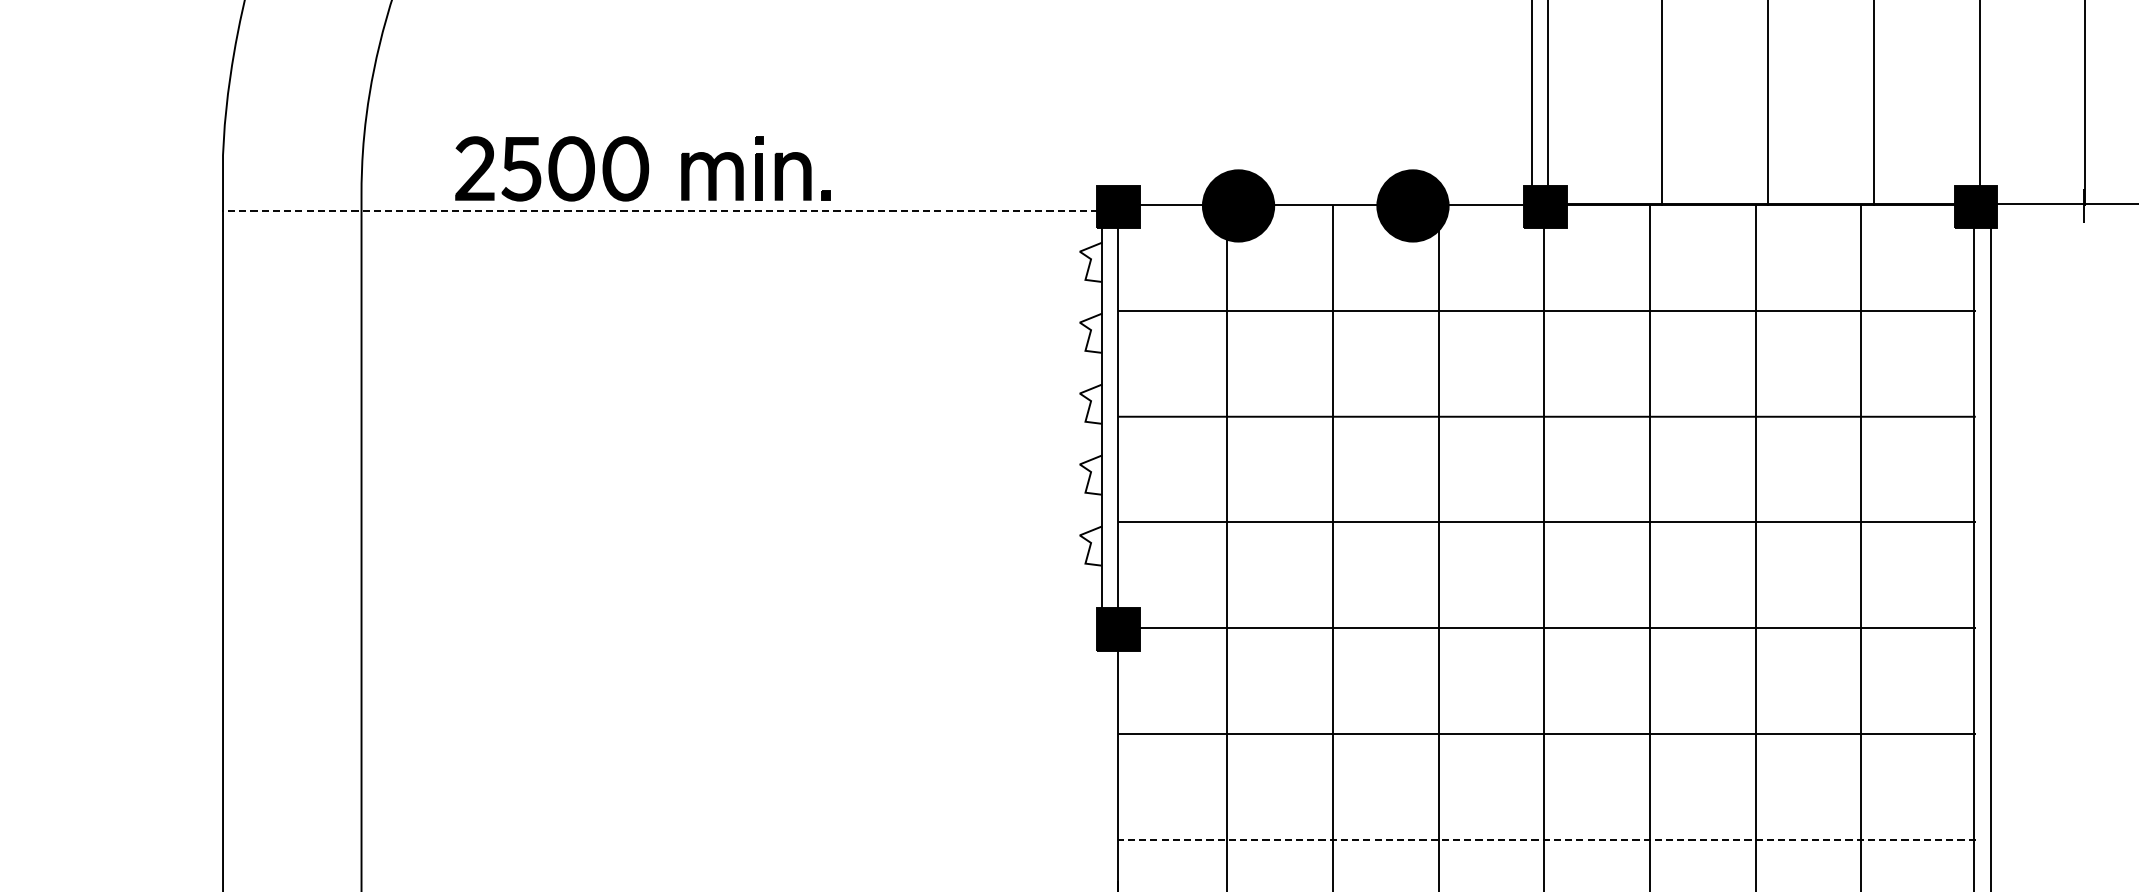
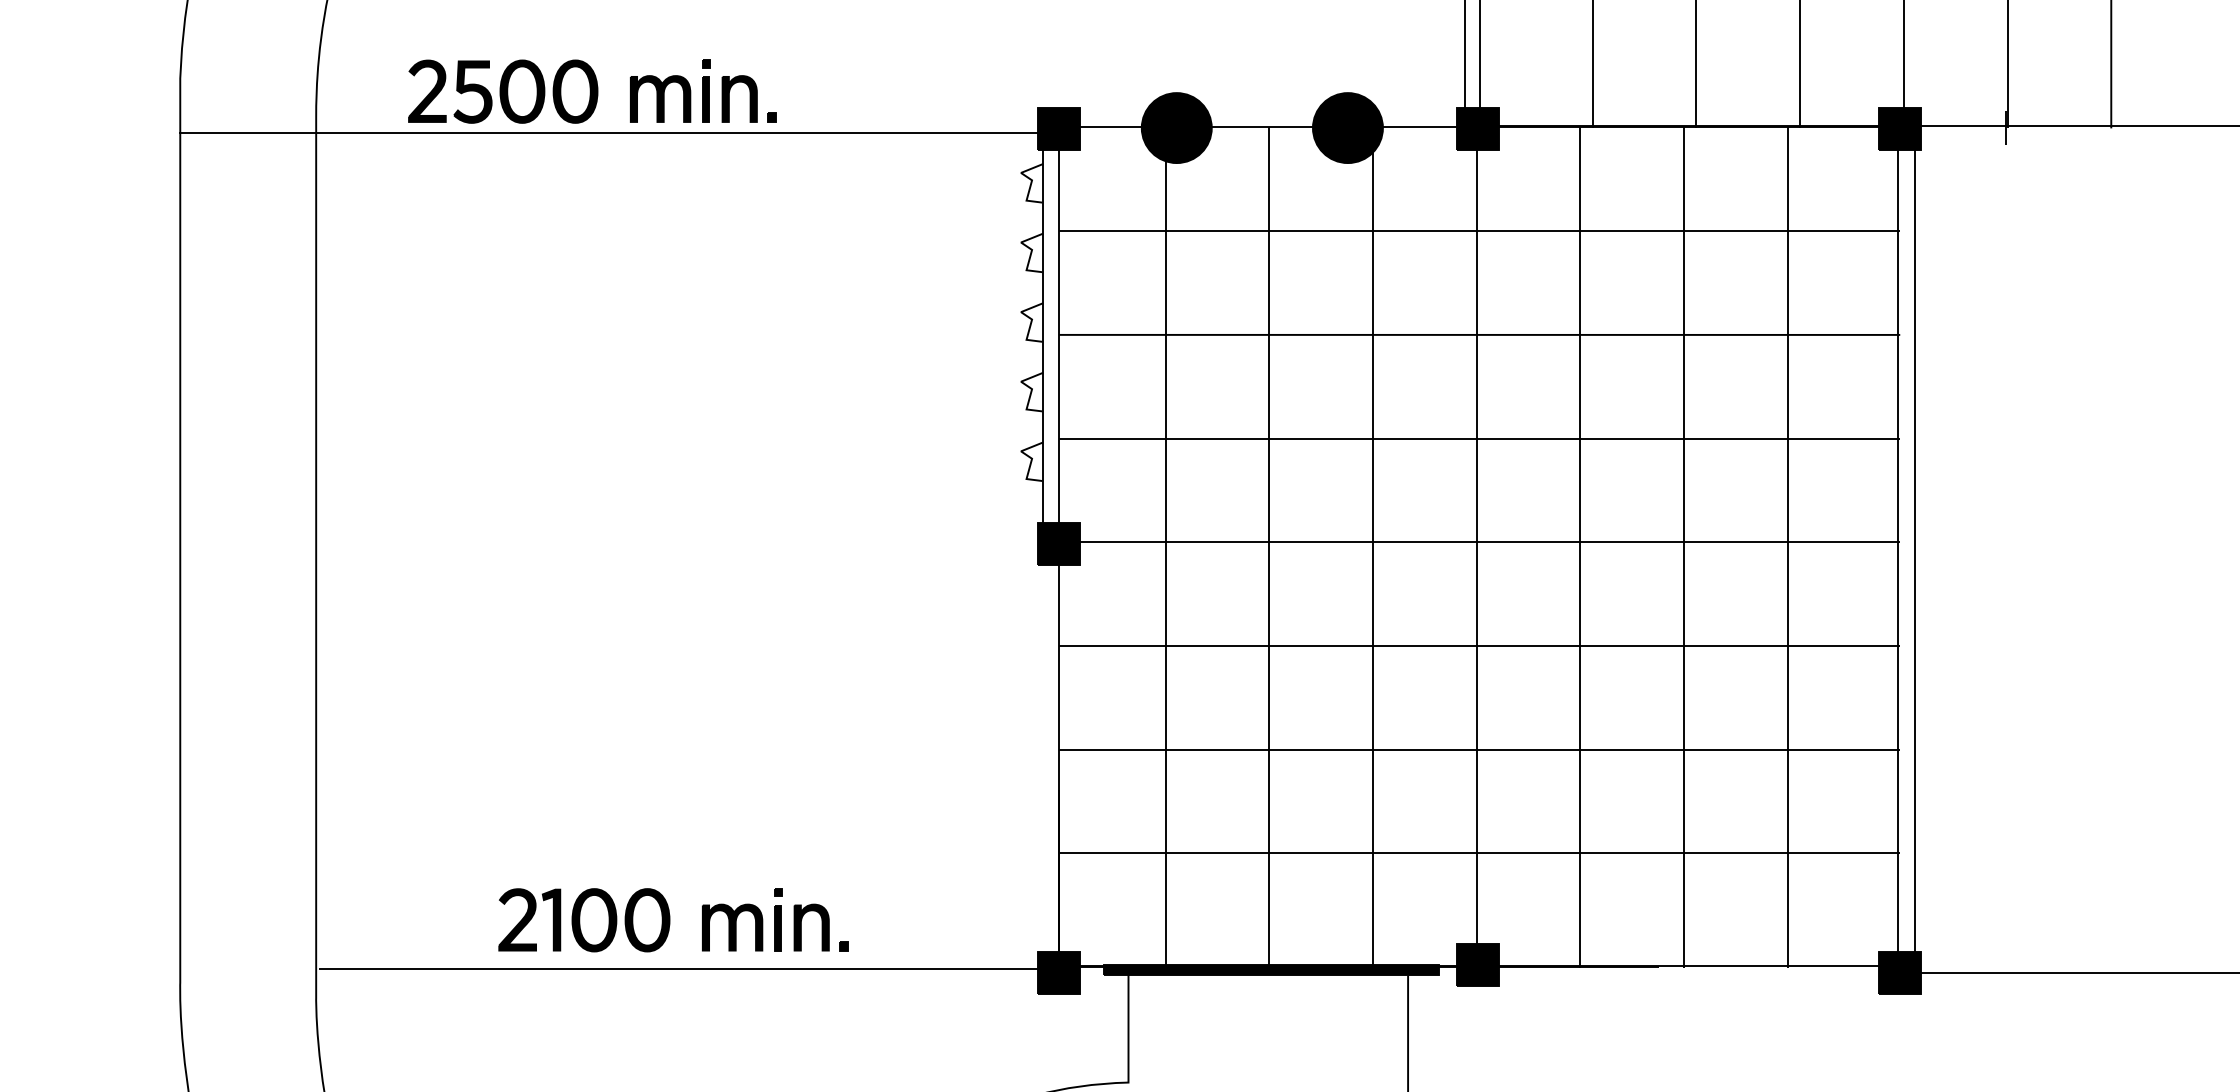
line: (671, 210) -> (620, 132), dashed -> solid
line: (1547, 839) -> (1479, 749), dashed -> solid

